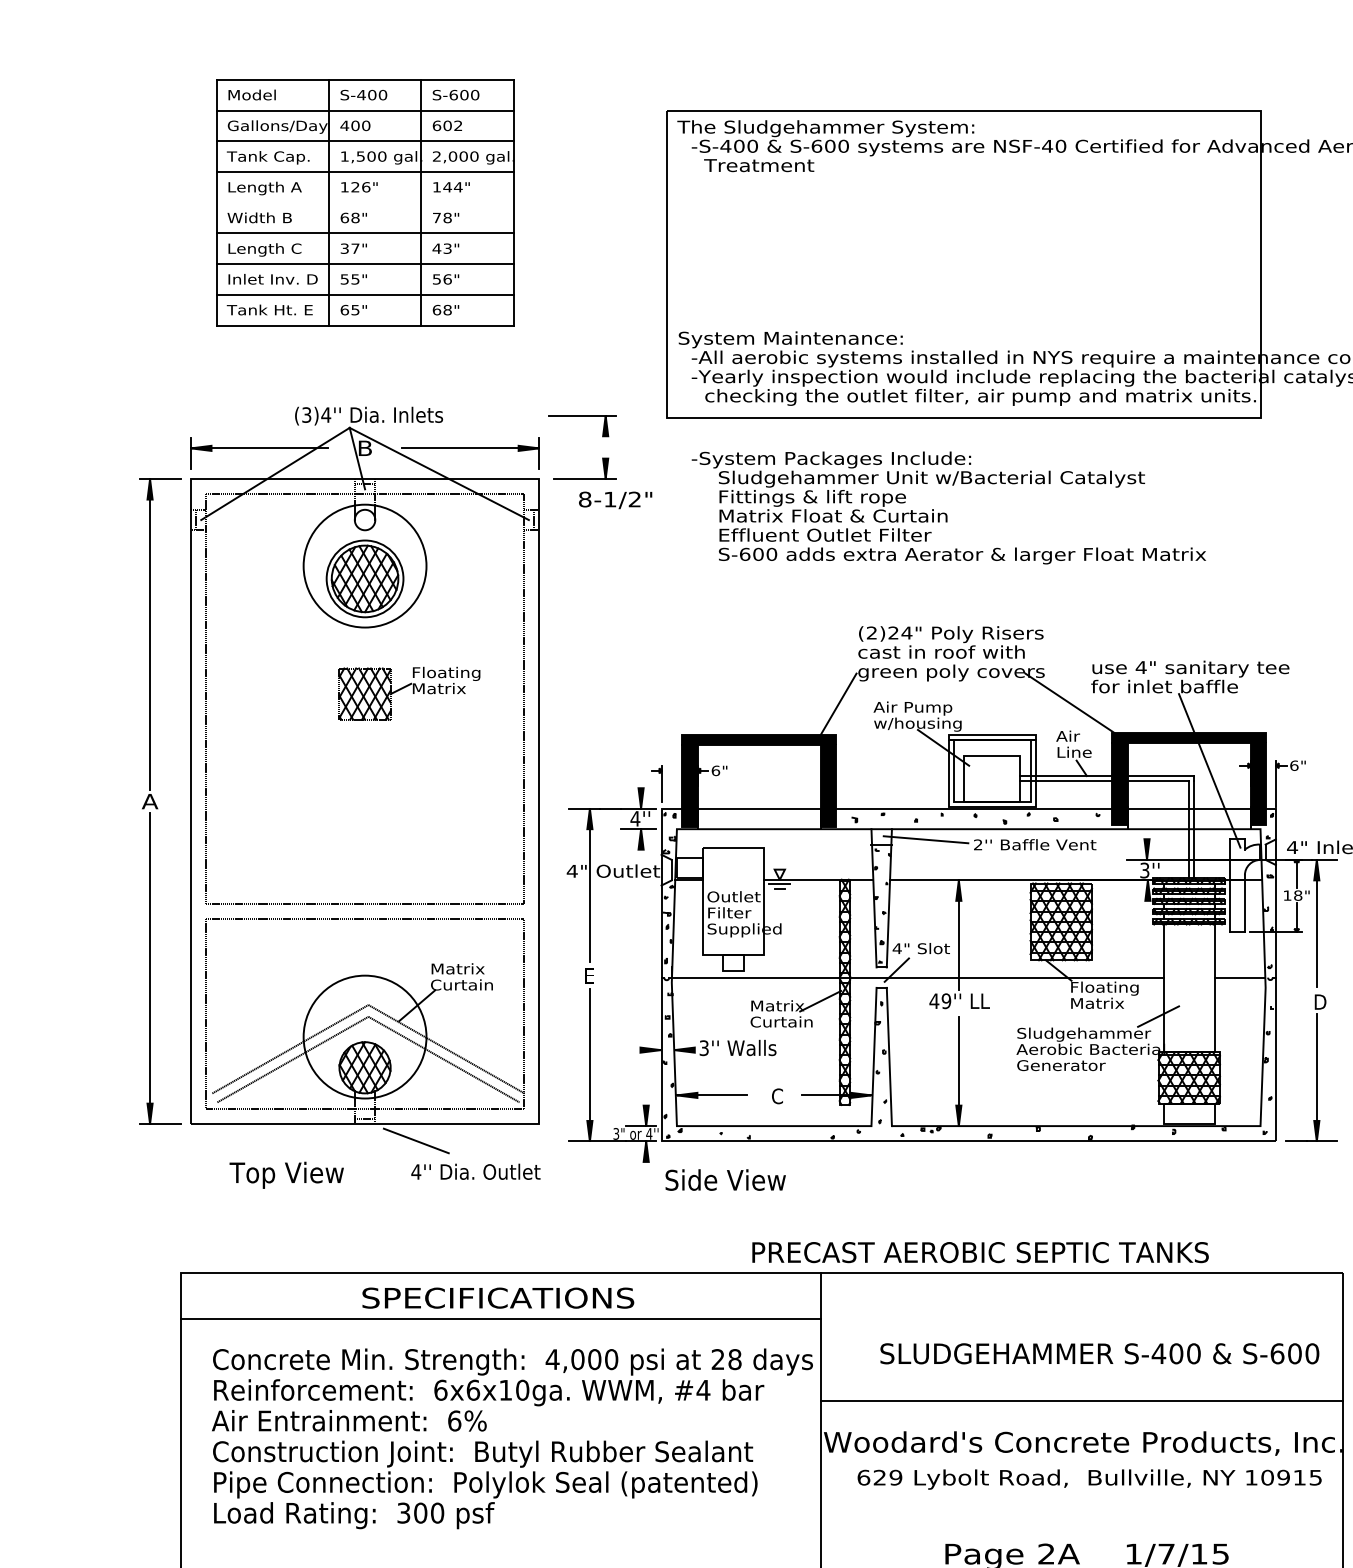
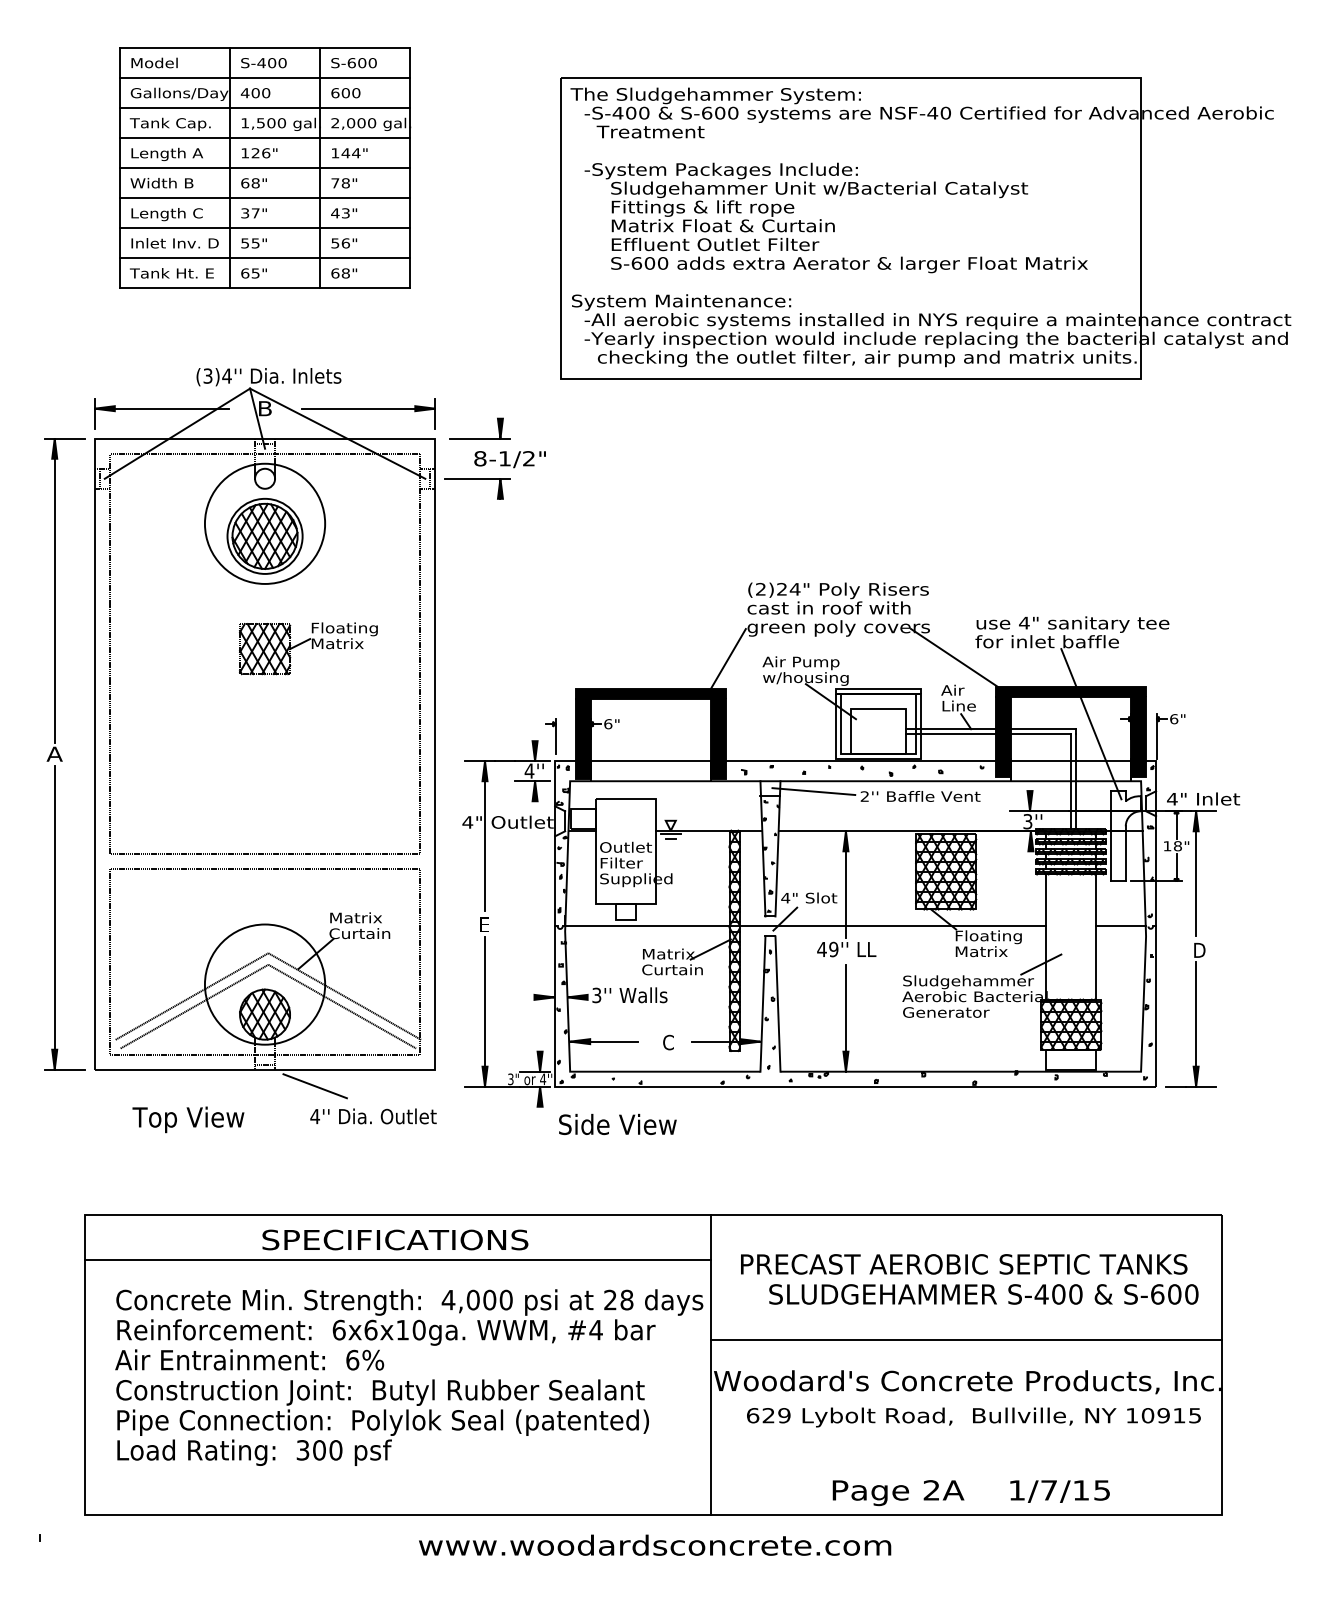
text: (458, 126) -> (356, 93), 602 -> 600
line: (364, 202) -> (264, 168), added
part: (582, 416) -> (477, 479), moved
text: (948, 507) -> (835, 217), moved
text: (980, 1252) -> (964, 1264), moved

